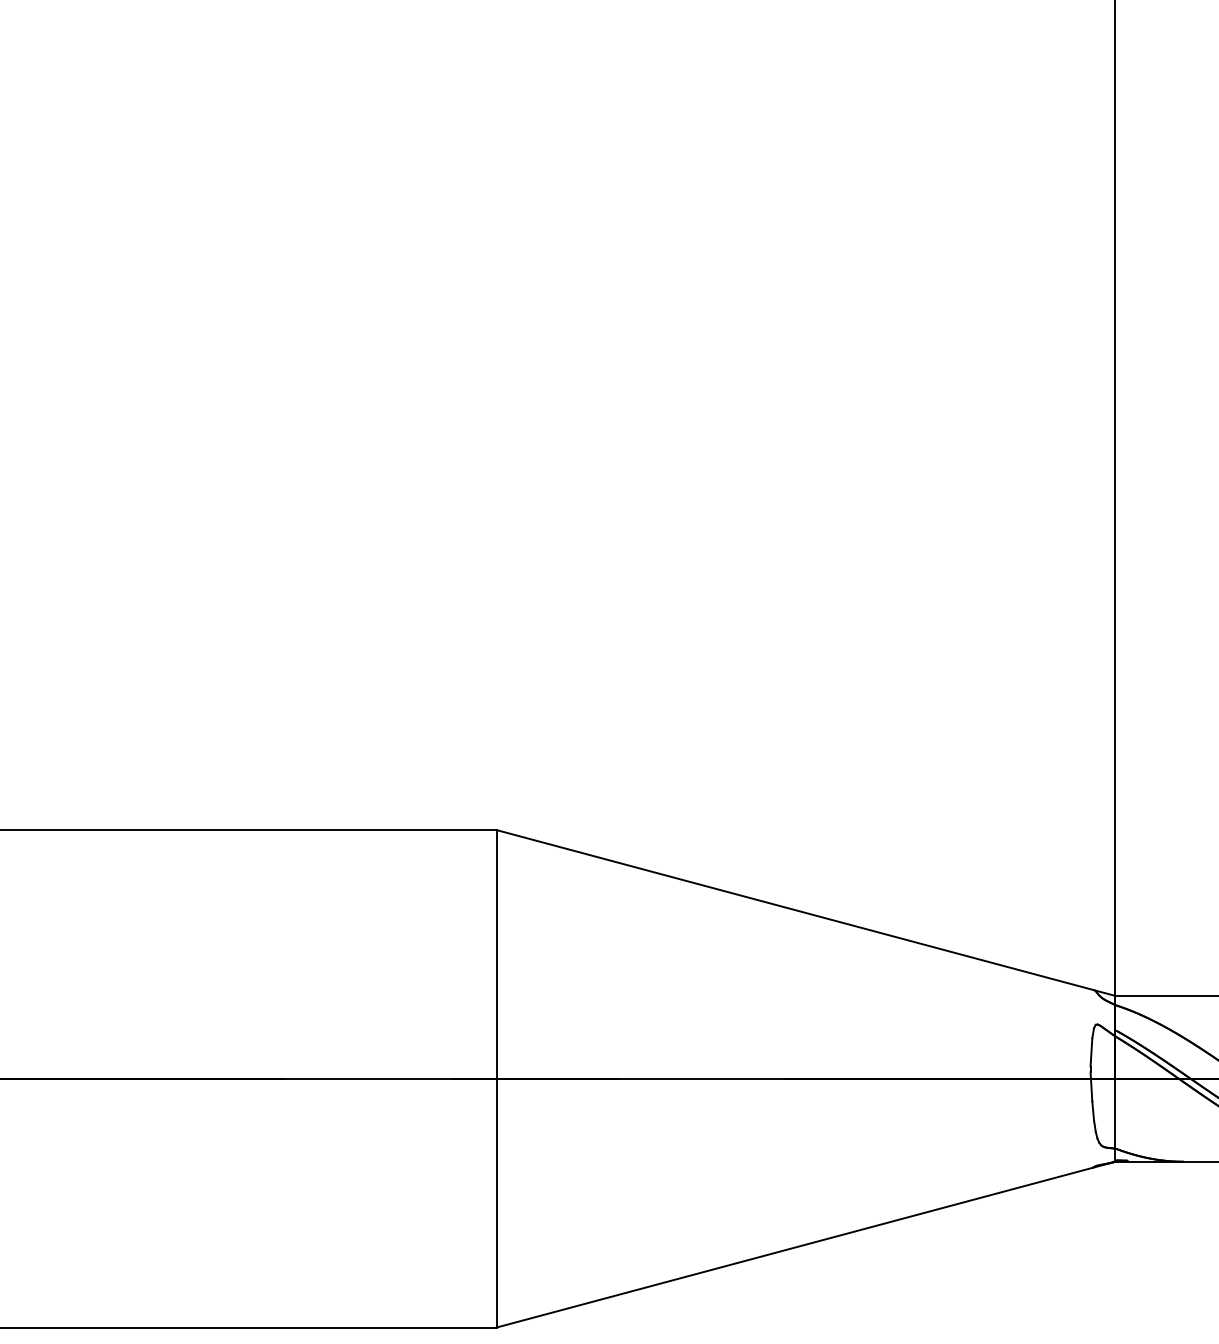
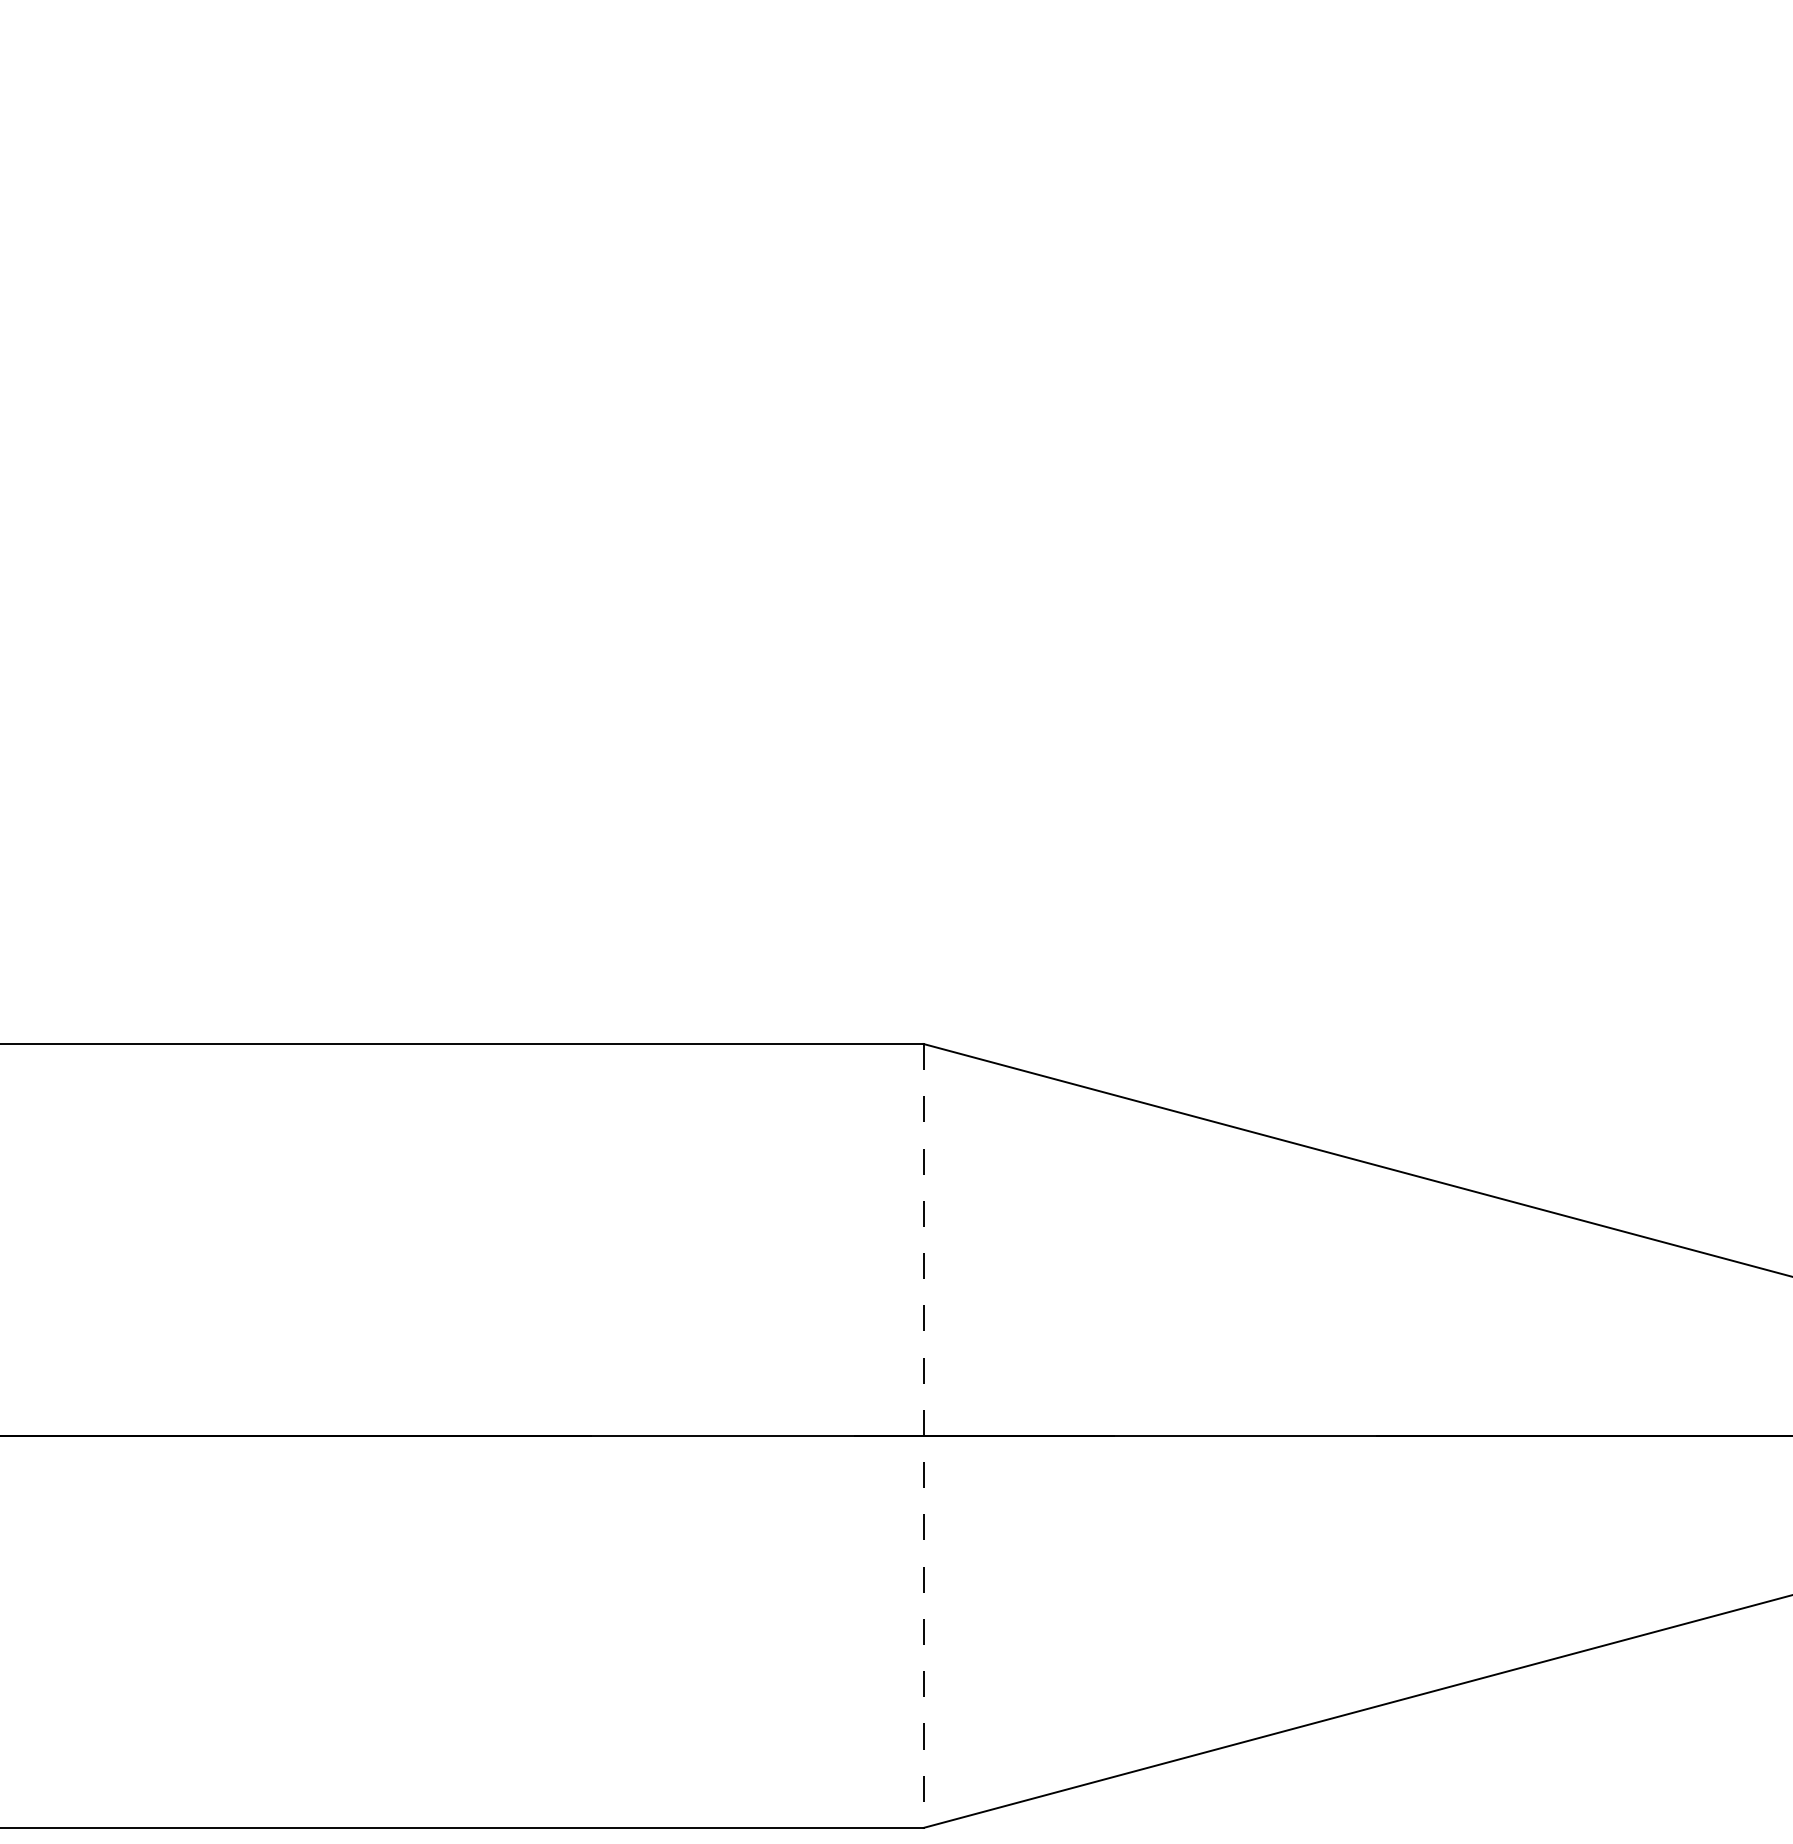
line: (496, 1078) -> (923, 1435), solid -> dashed

